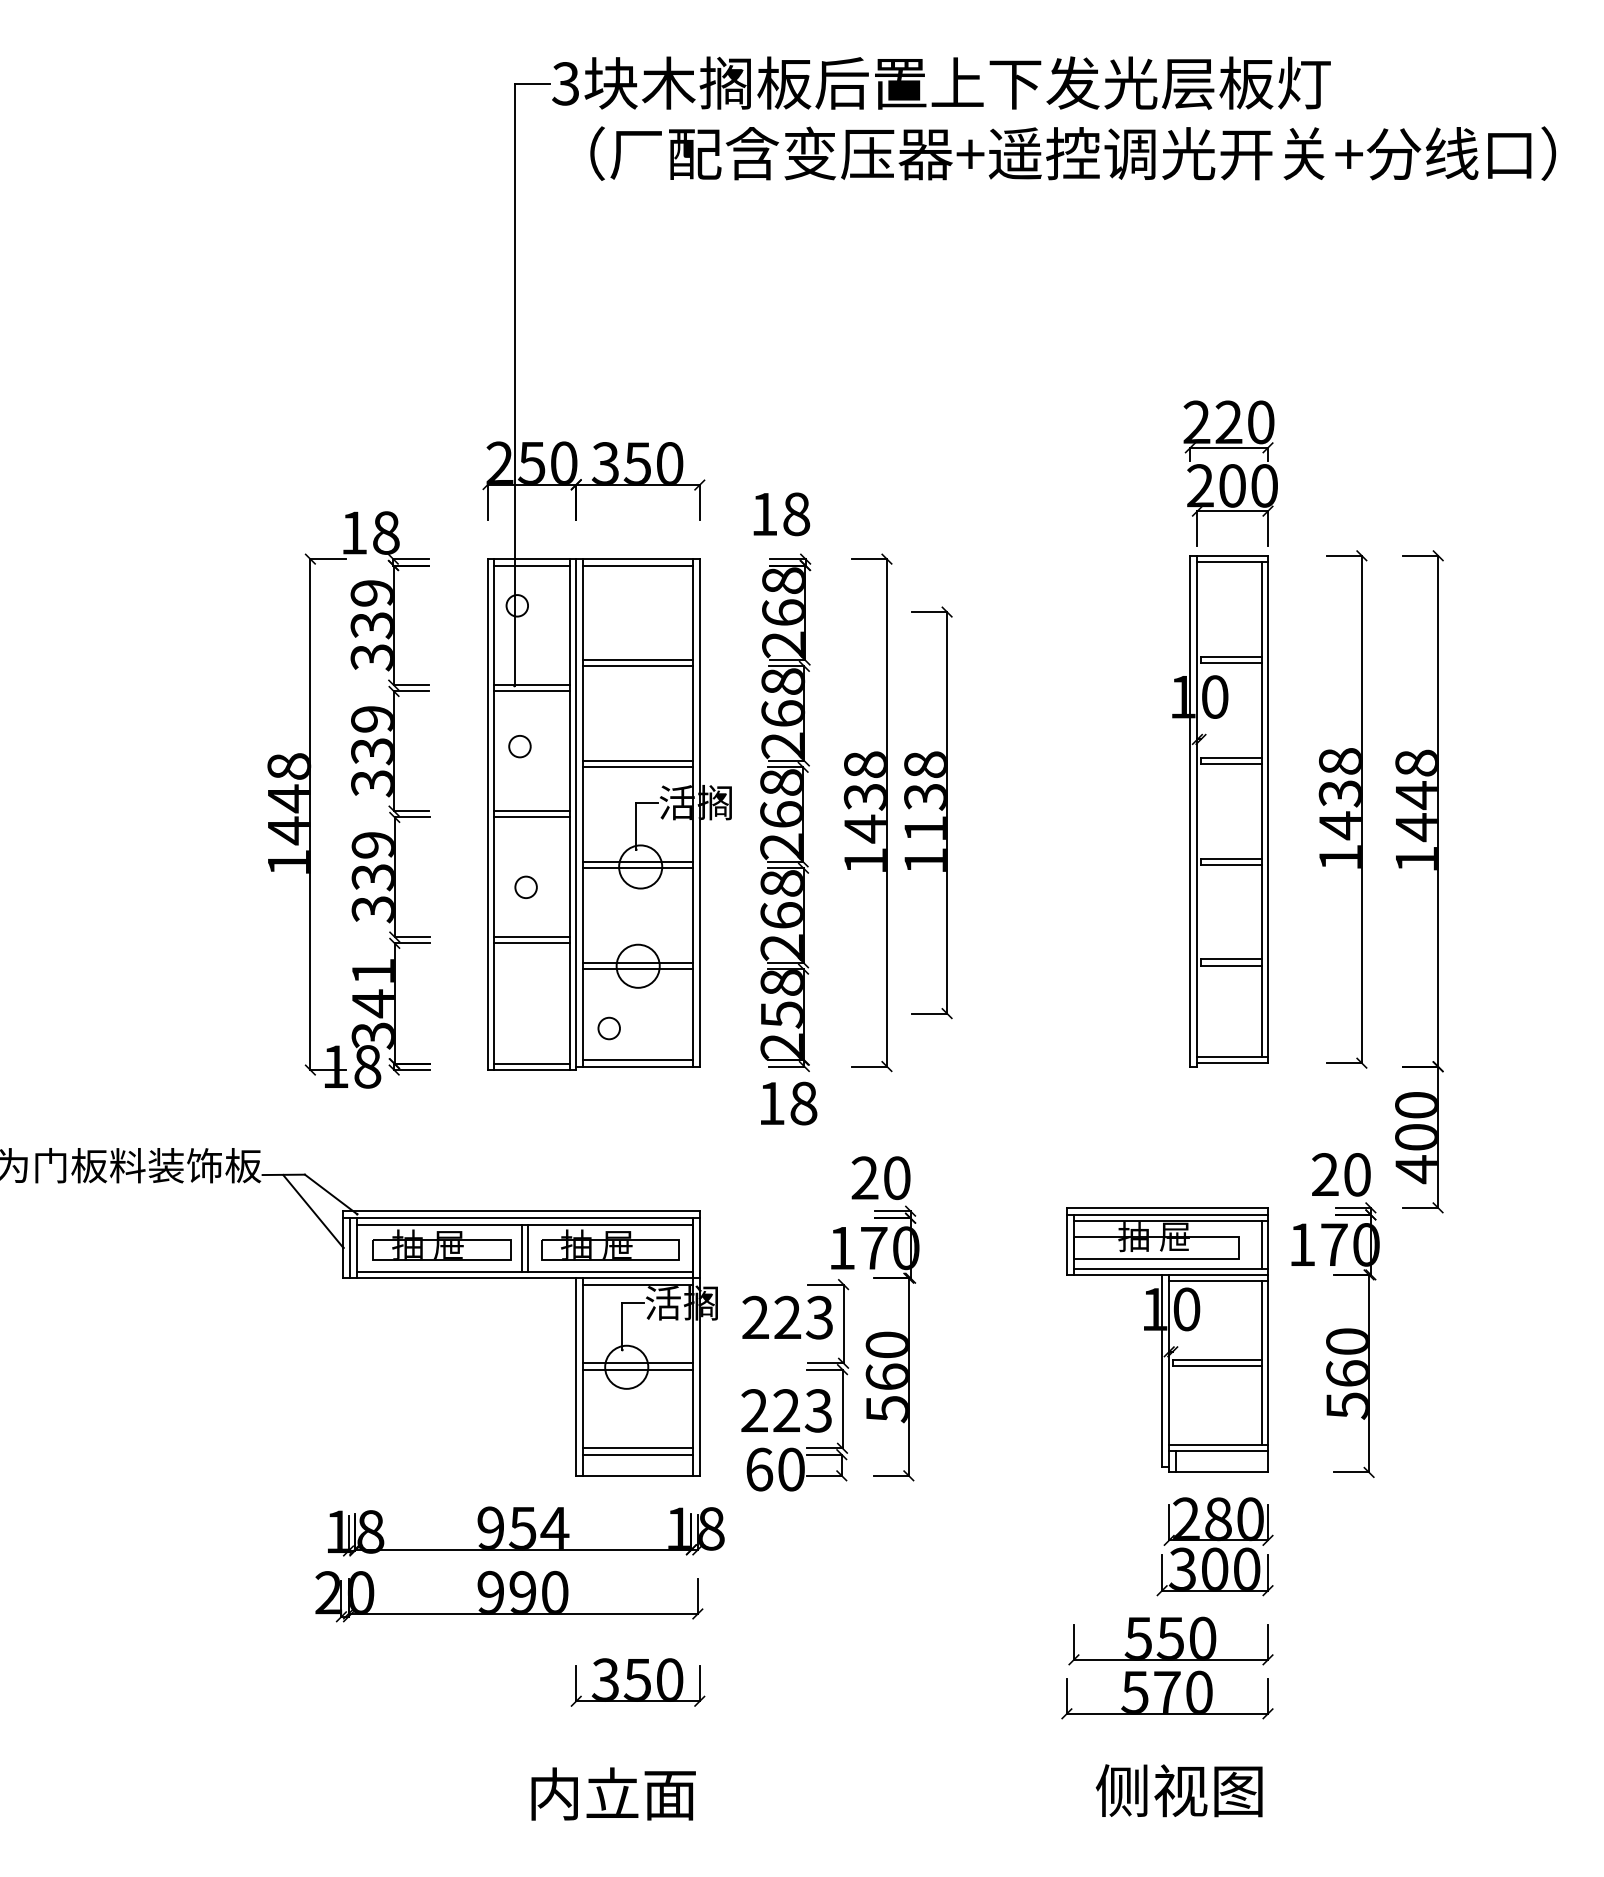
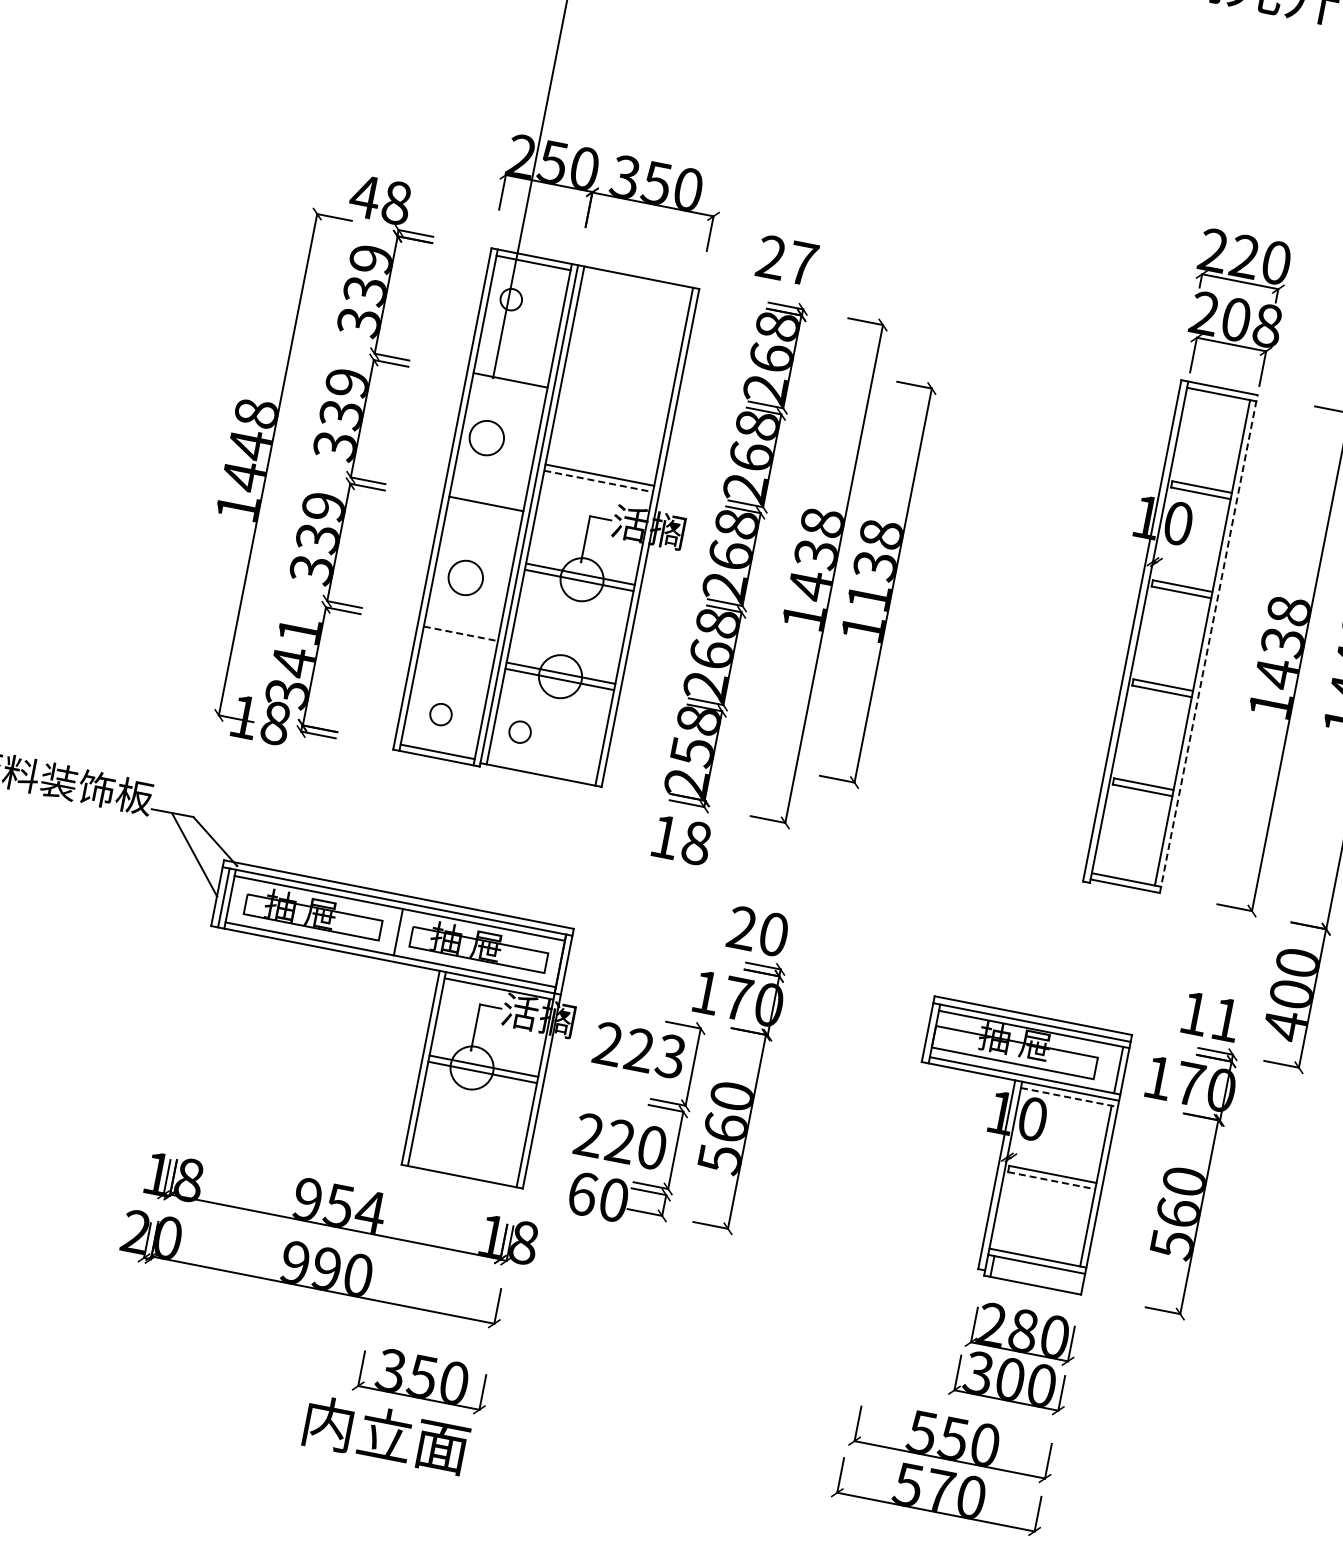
text: (1264, 485) -> (1267, 325), 200 -> 208
text: (780, 514) -> (787, 260), 18 -> 27
text: (353, 532) -> (364, 196), 18 -> 48
line: (637, 565) -> (636, 283), removed
line: (637, 660) -> (618, 376), removed
line: (637, 666) -> (617, 382), removed
line: (531, 691) -> (508, 386), removed
circle: (519, 746) -> (486, 438), size x1.6
line: (638, 767) -> (599, 481), solid -> dashed
line: (1268, 809) -> (1209, 644), solid -> dashed
line: (531, 817) -> (484, 510), removed
circle: (525, 886) -> (465, 576), size x1.6
line: (531, 937) -> (461, 627), removed
line: (532, 943) -> (461, 633), solid -> dashed
circle: (527, 1026) -> (440, 714), added
line: (637, 1060) -> (541, 769), removed
text: (1341, 1174) -> (1210, 1016), 20 -> 11
line: (521, 1247) -> (391, 930), removed
line: (1219, 1281) -> (1070, 1097), solid -> dashed
line: (1217, 1366) -> (1051, 1180), solid -> dashed
text: (818, 1410) -> (651, 1147), 223 -> 220
line: (637, 1448) -> (466, 1149), removed
line: (637, 1454) -> (465, 1155), removed
text: (613, 1793) -> (386, 1434), moved

